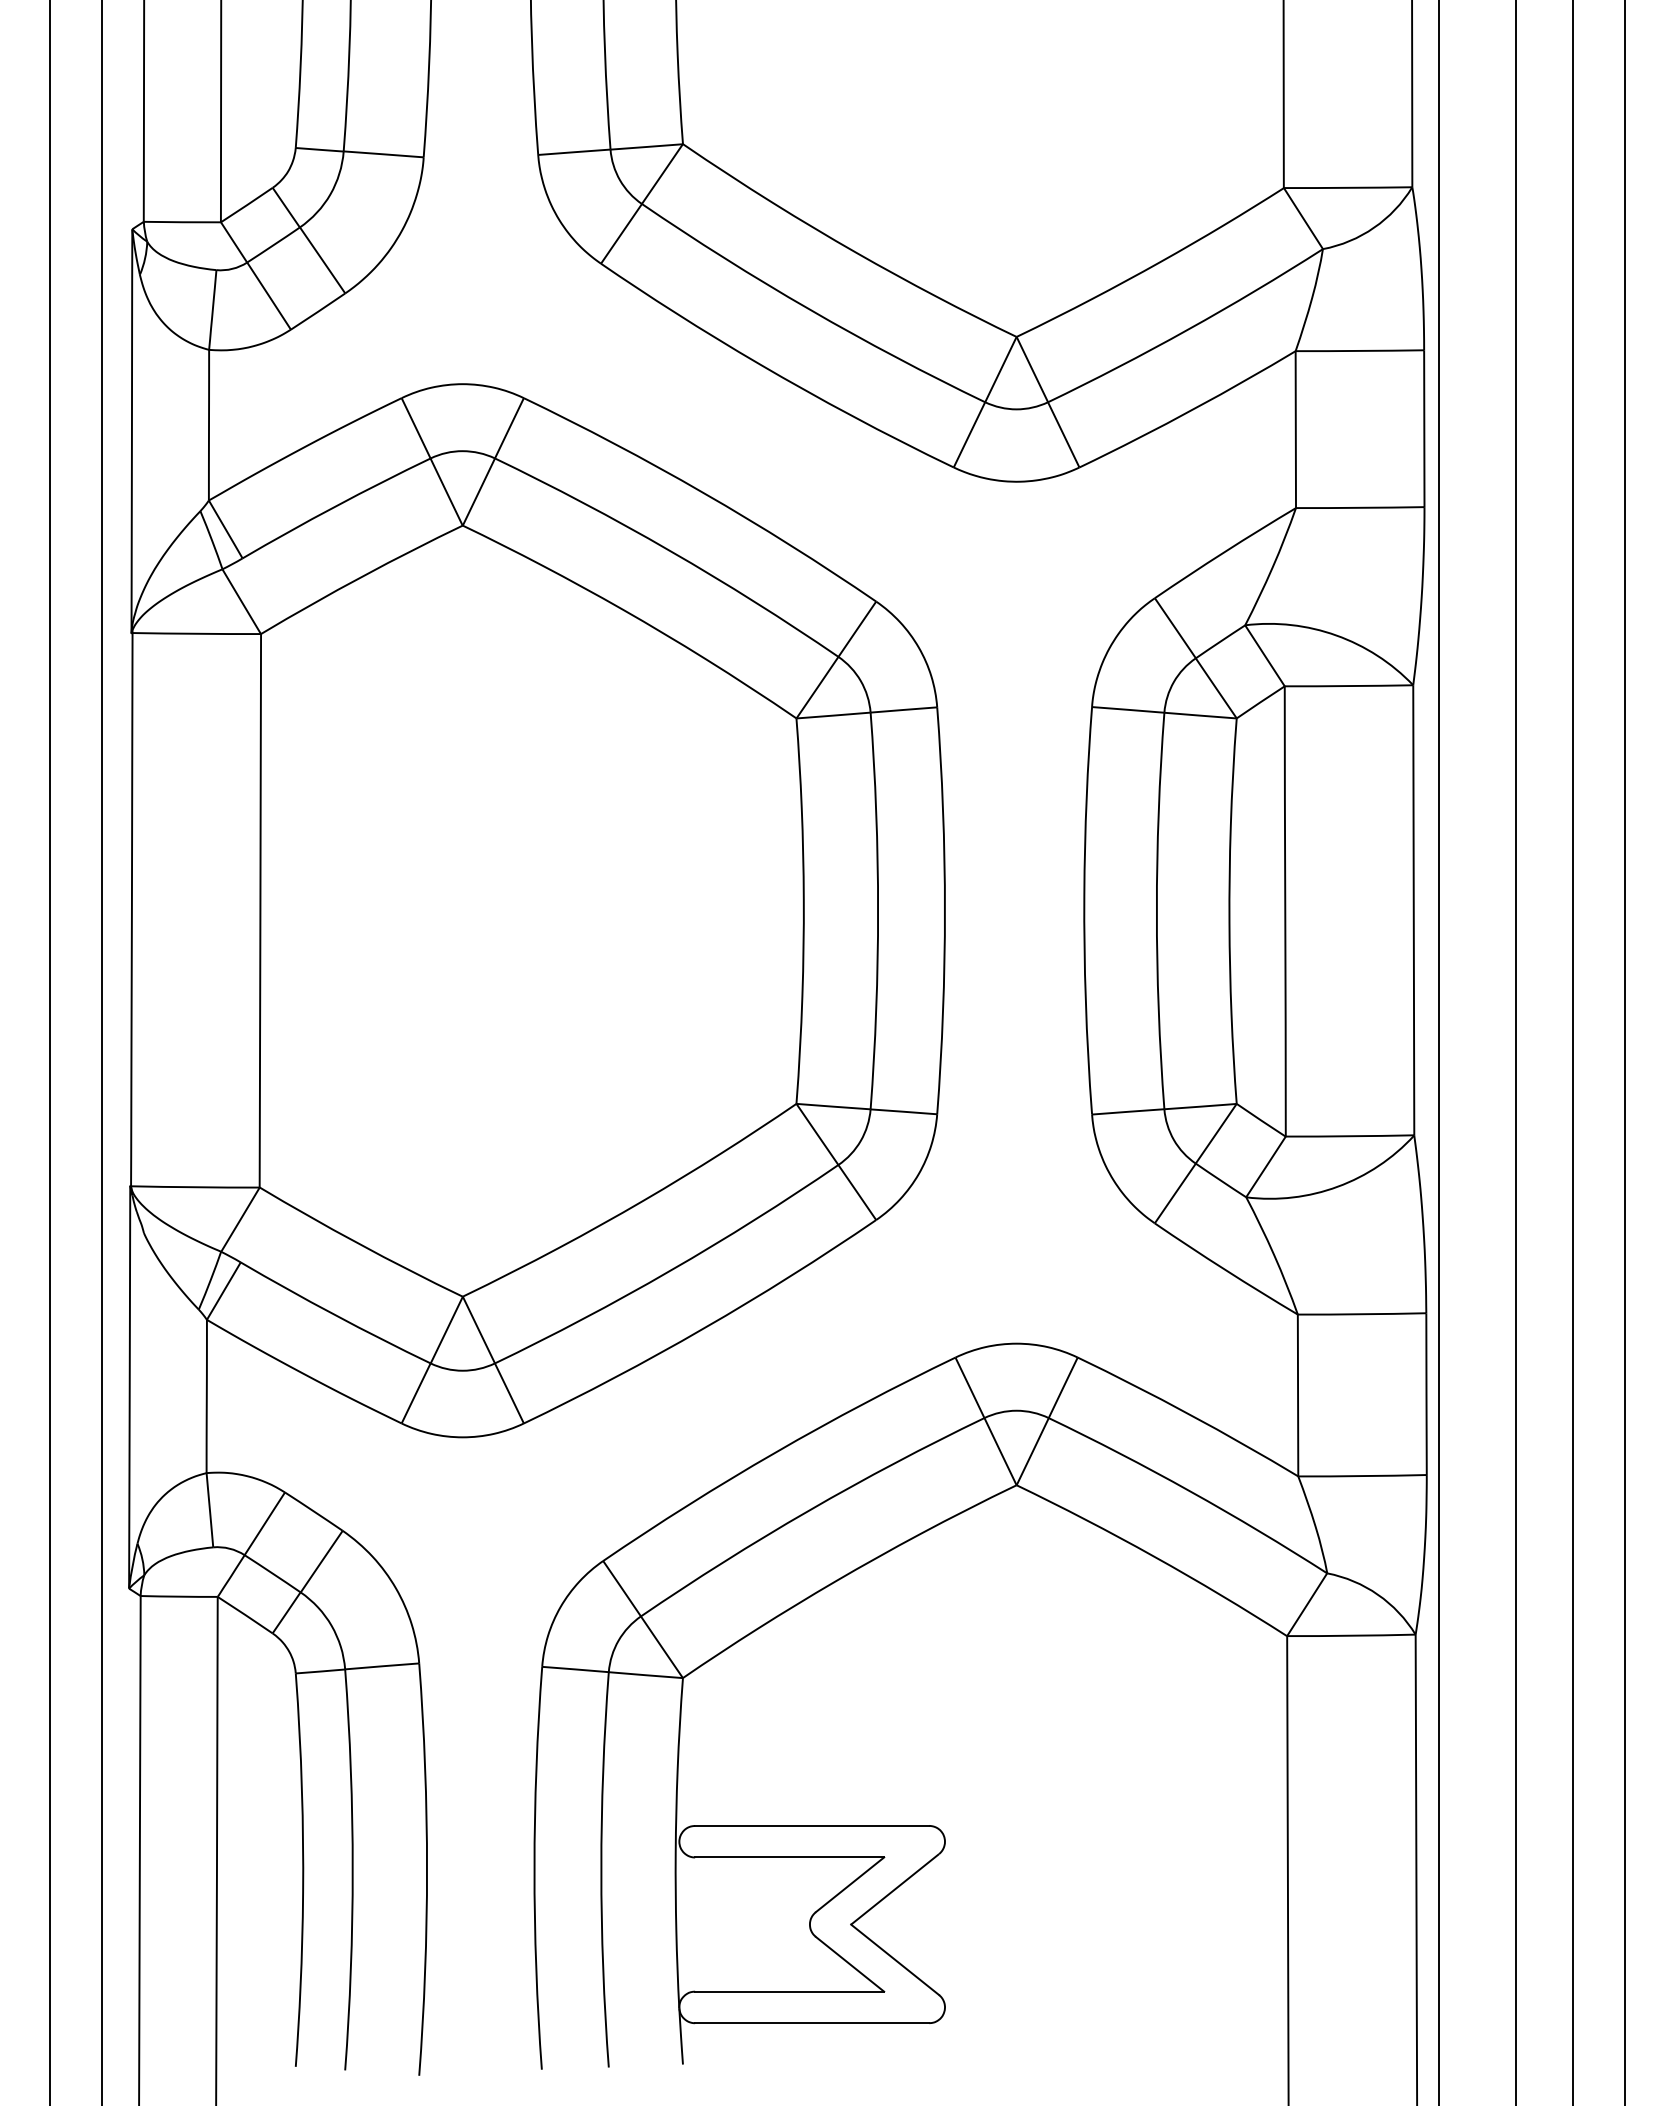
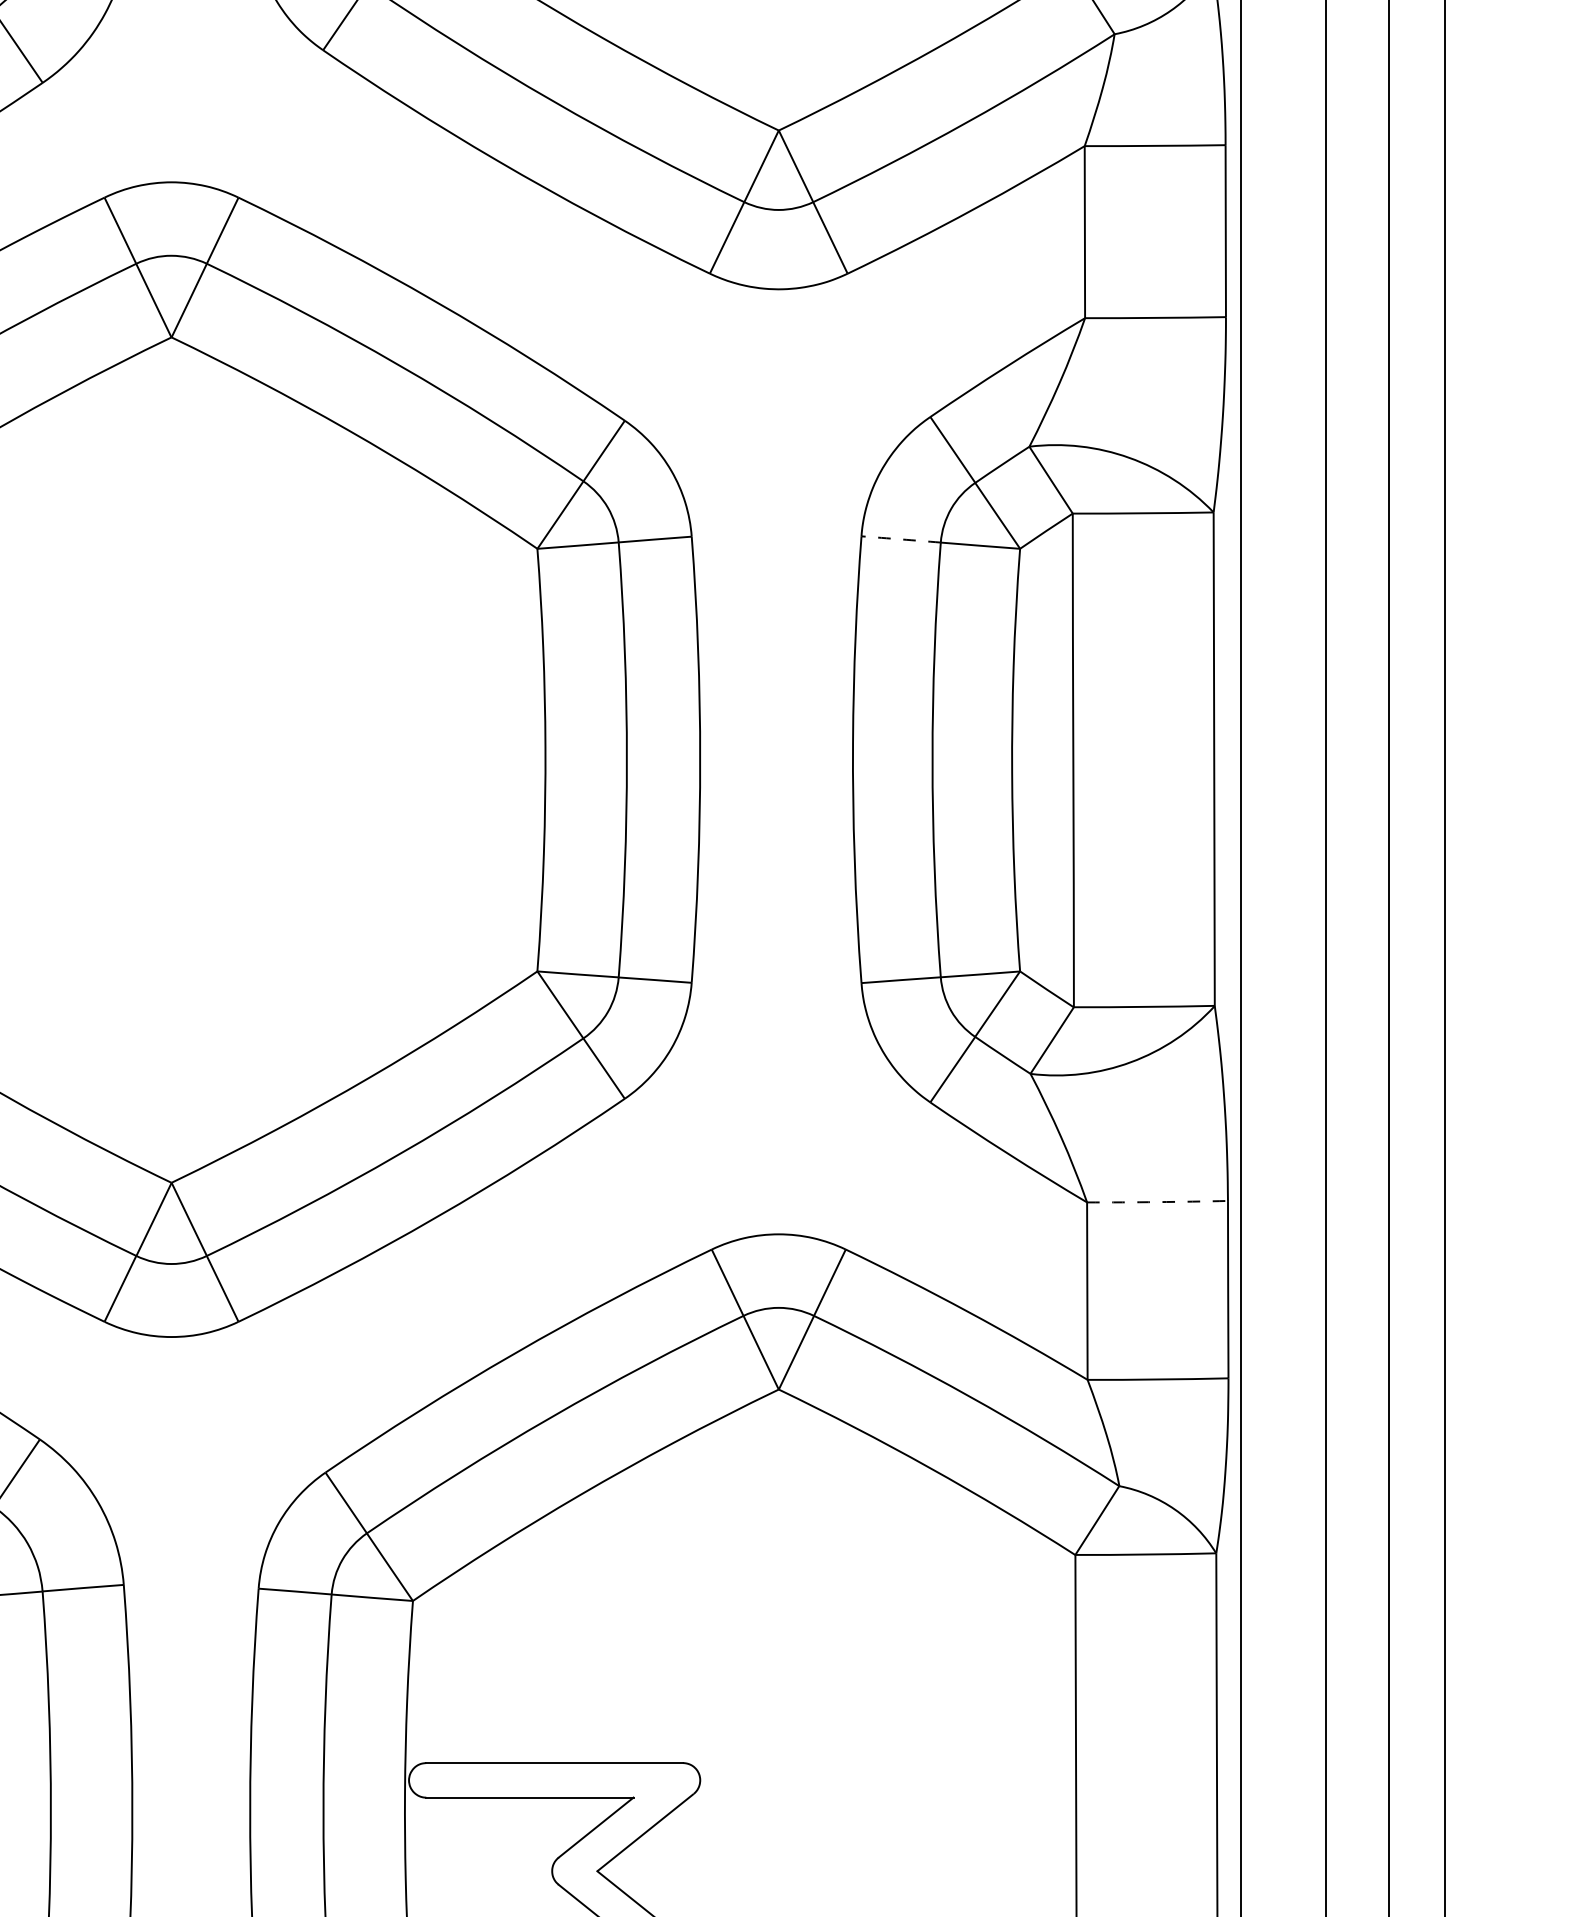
arc: (1128, 709) -> (901, 539), solid -> dashed
arc: (1362, 1314) -> (1158, 1202), solid -> dashed

